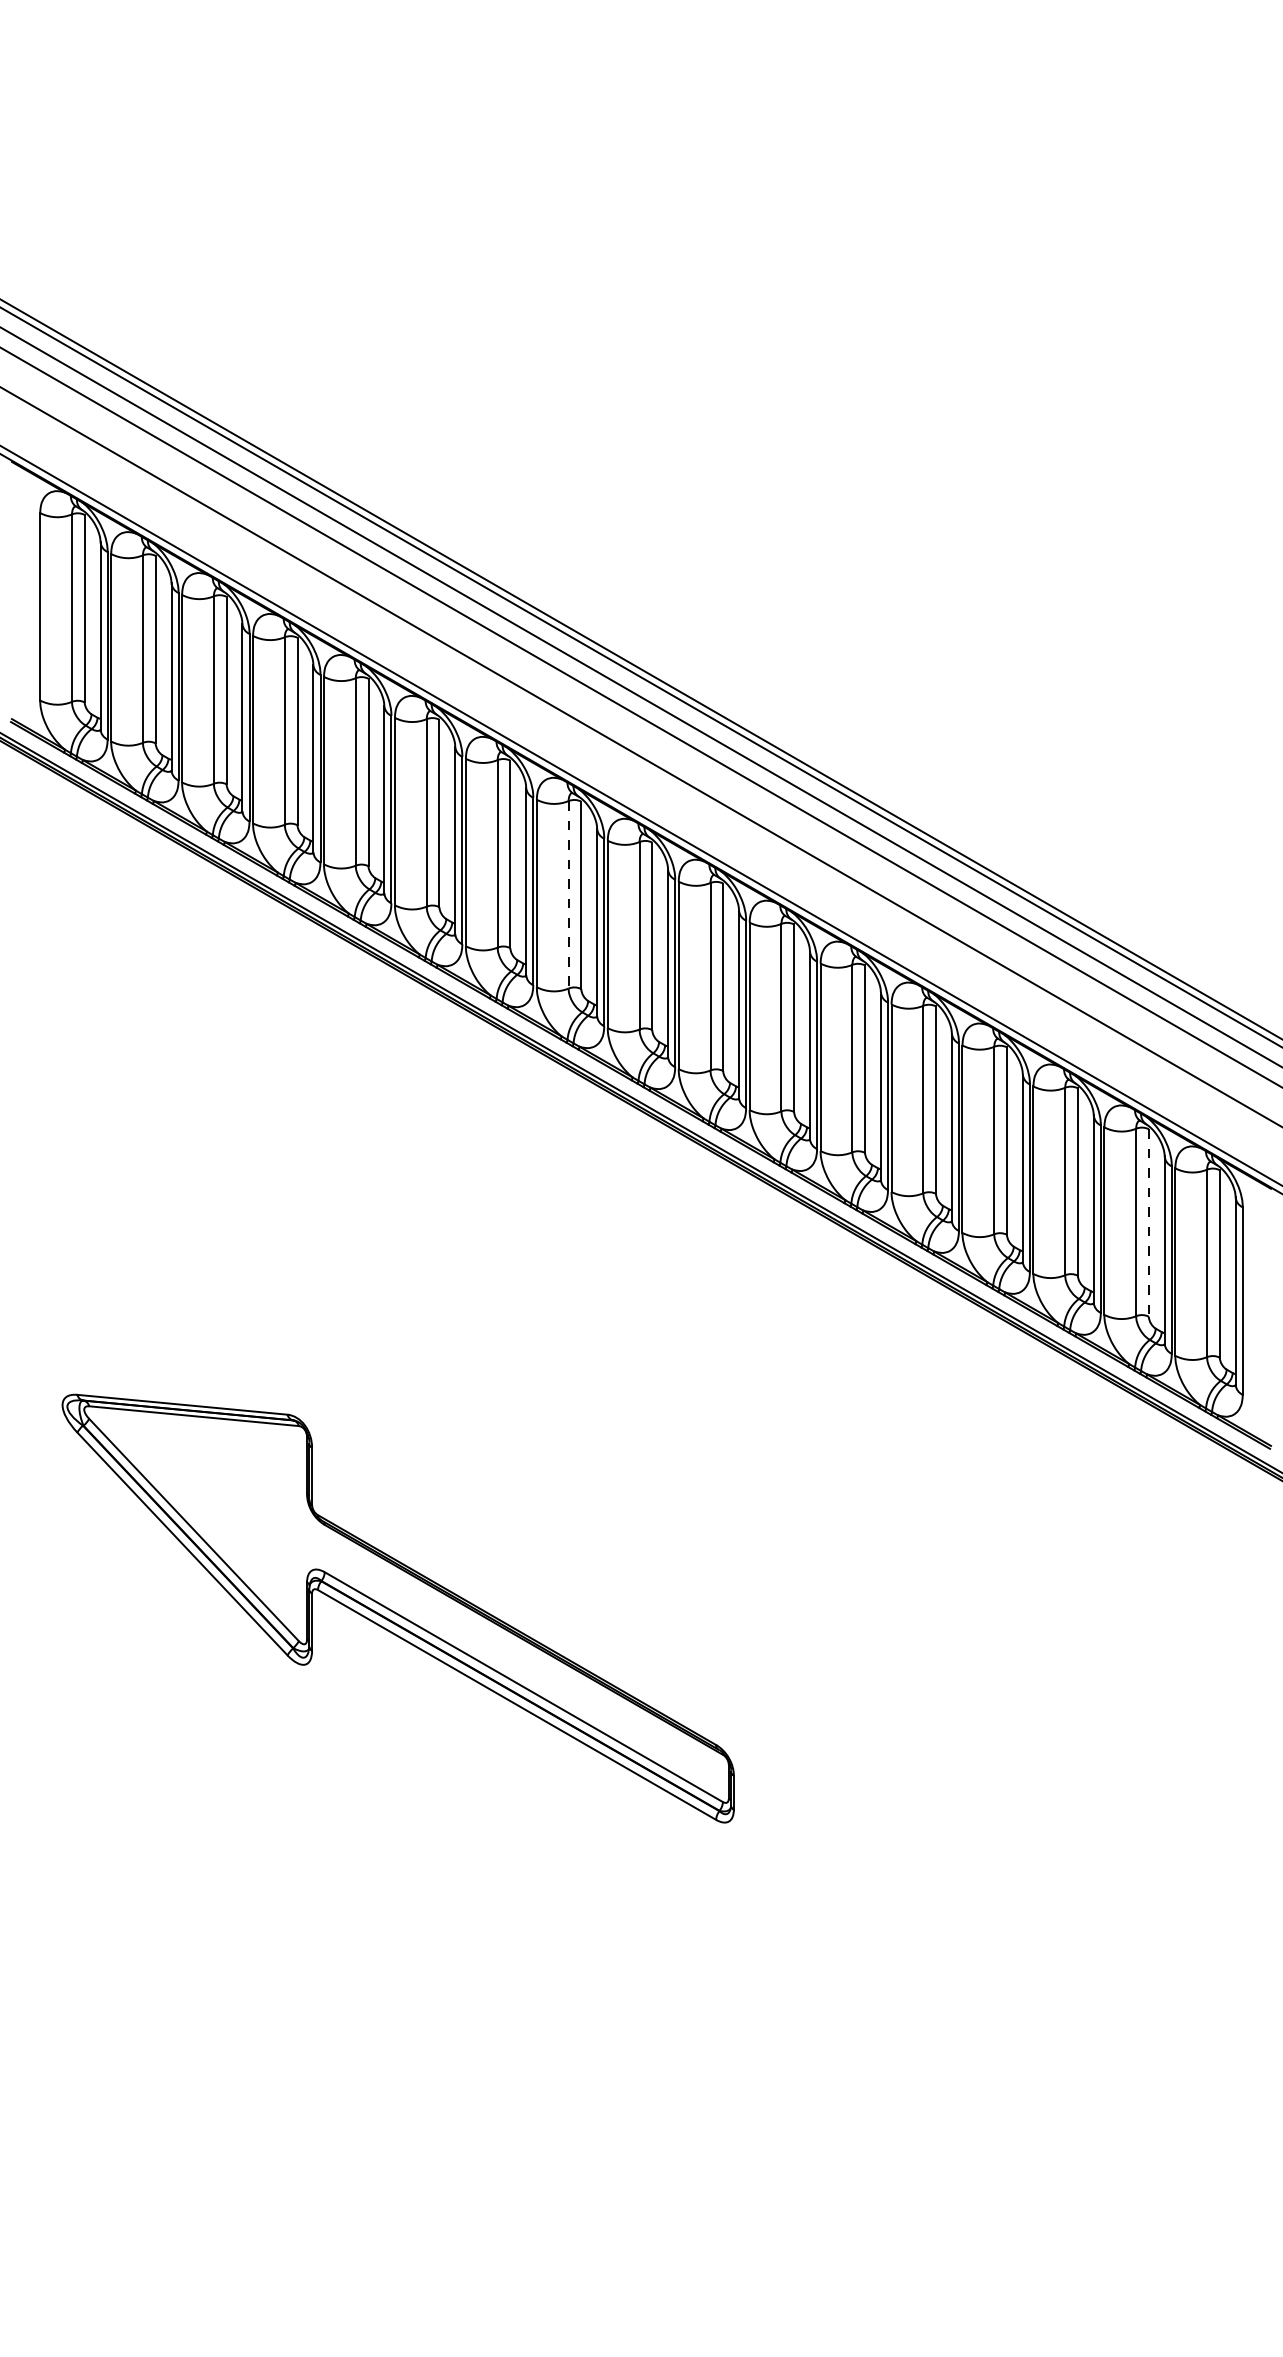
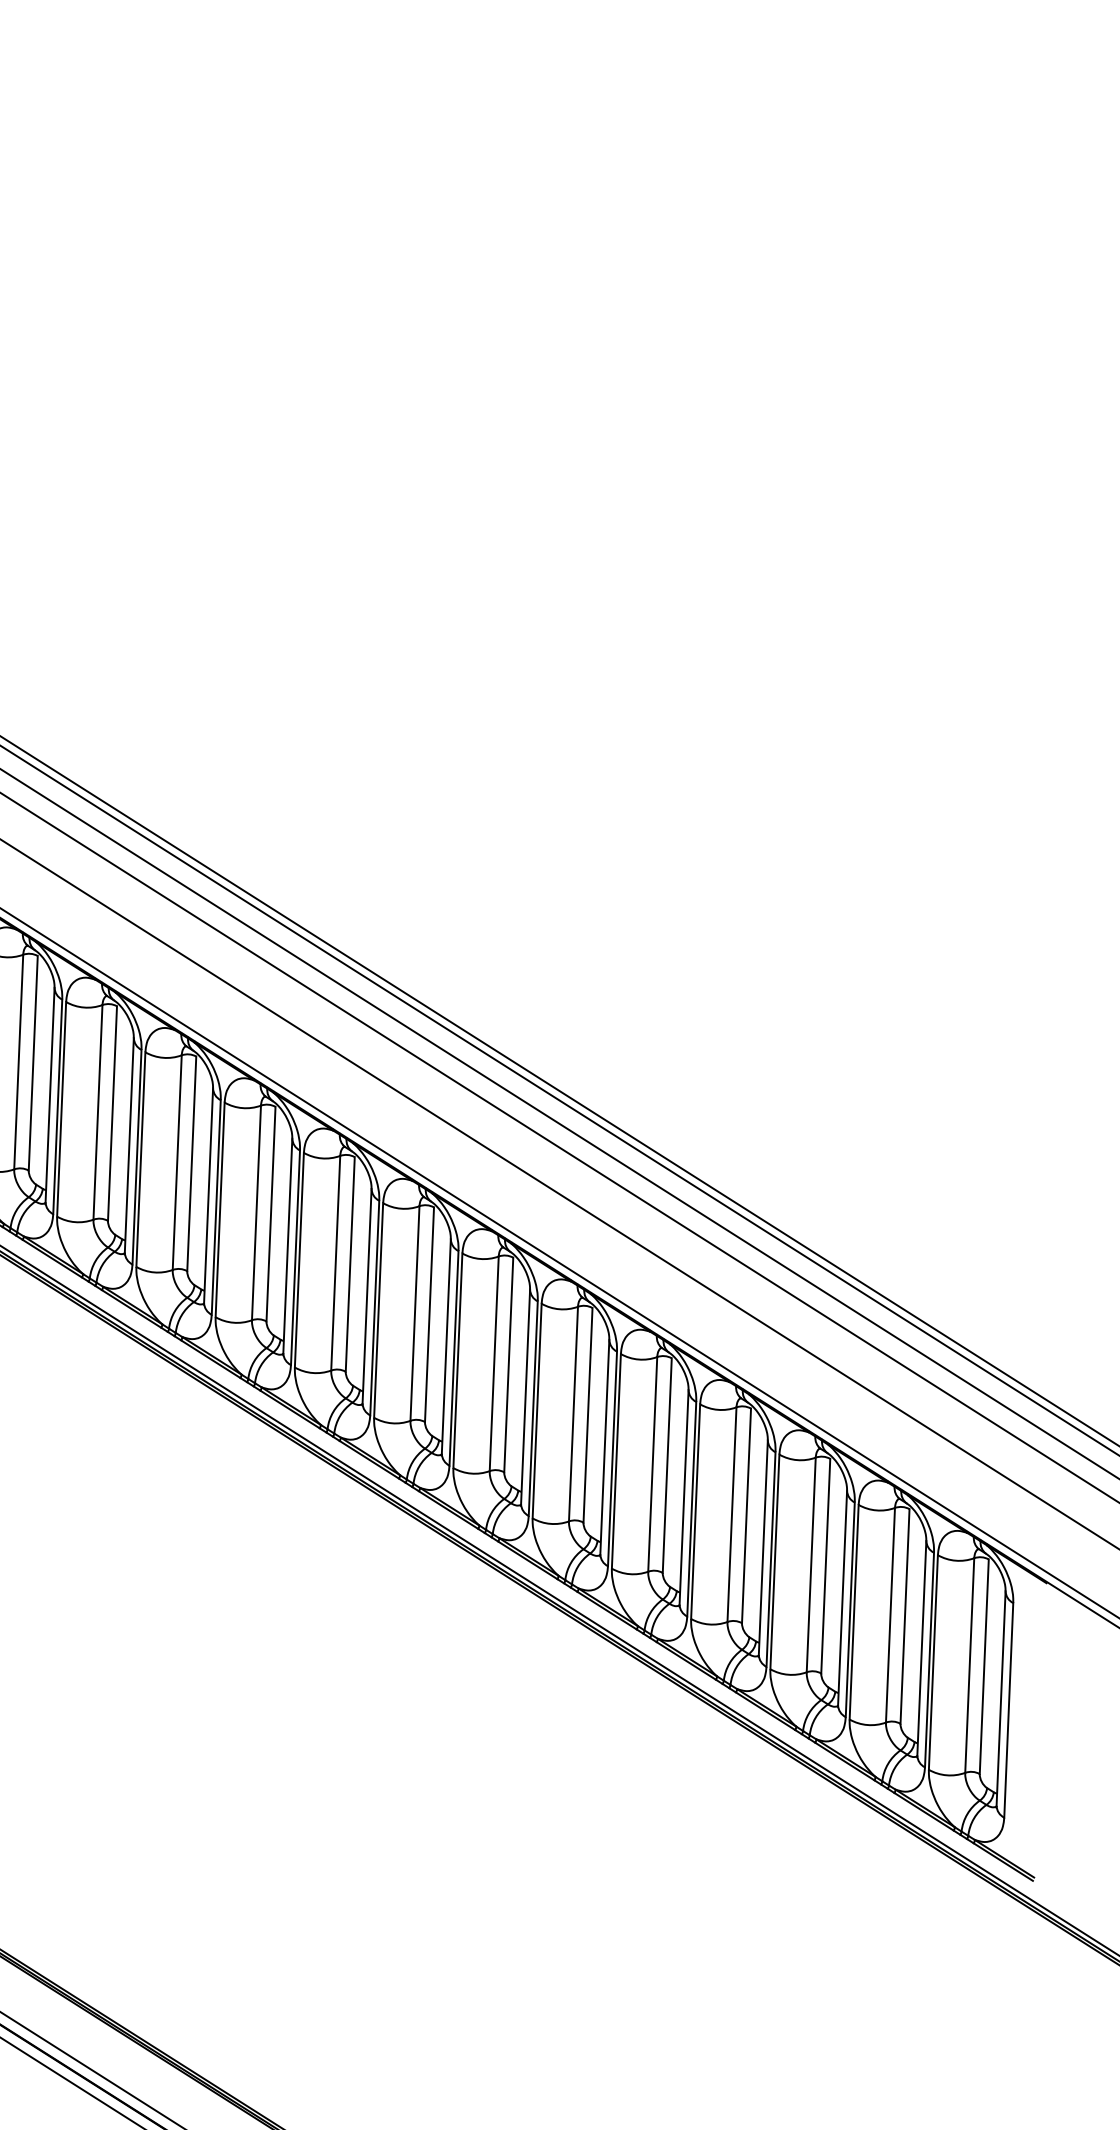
line: (568, 894) -> (256, 1212), dashed -> solid
line: (1148, 1223) -> (904, 1617), dashed -> solid

